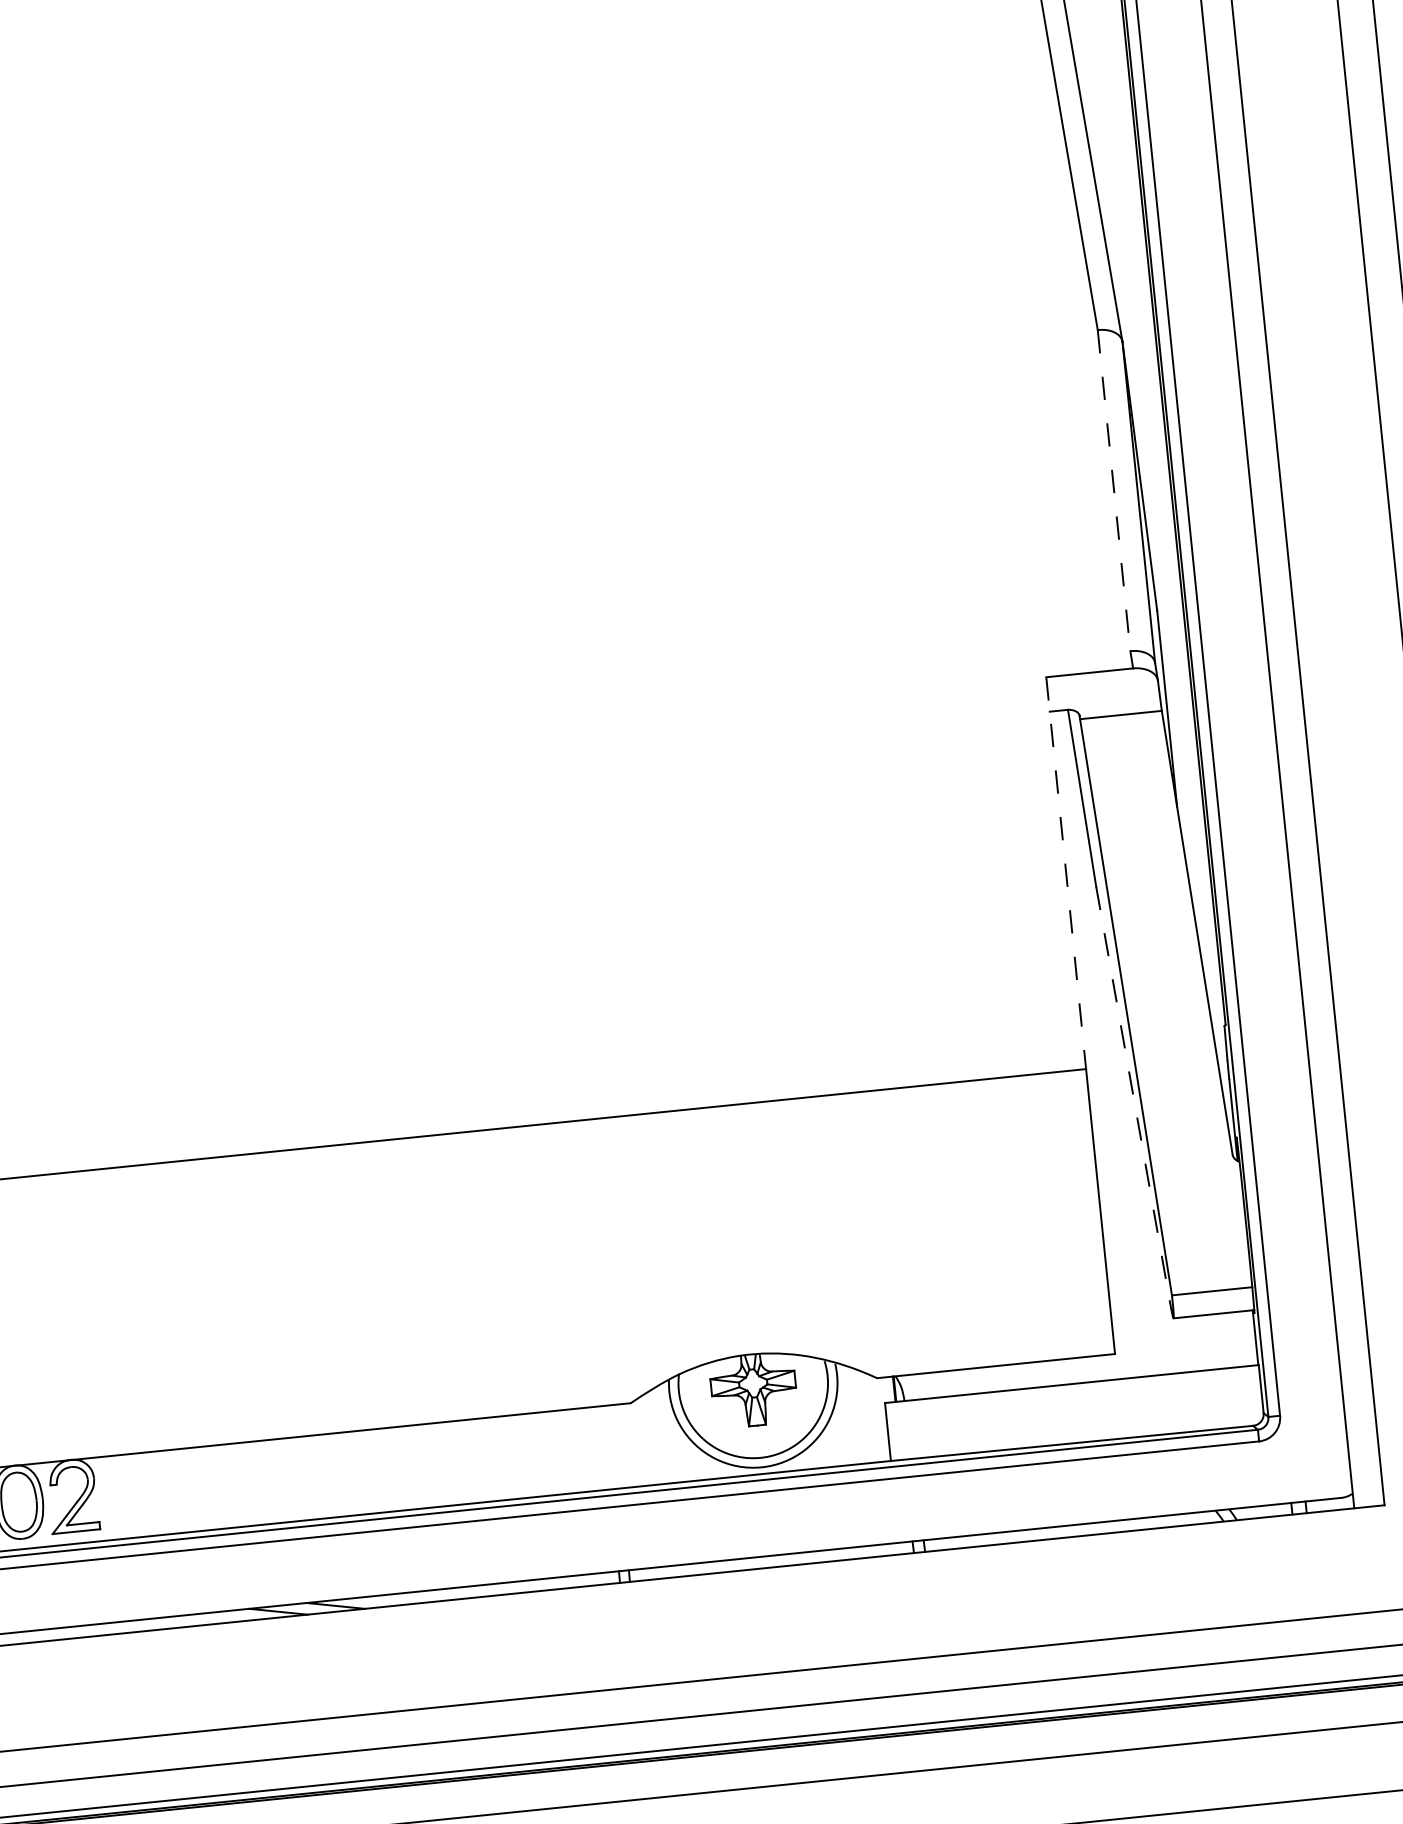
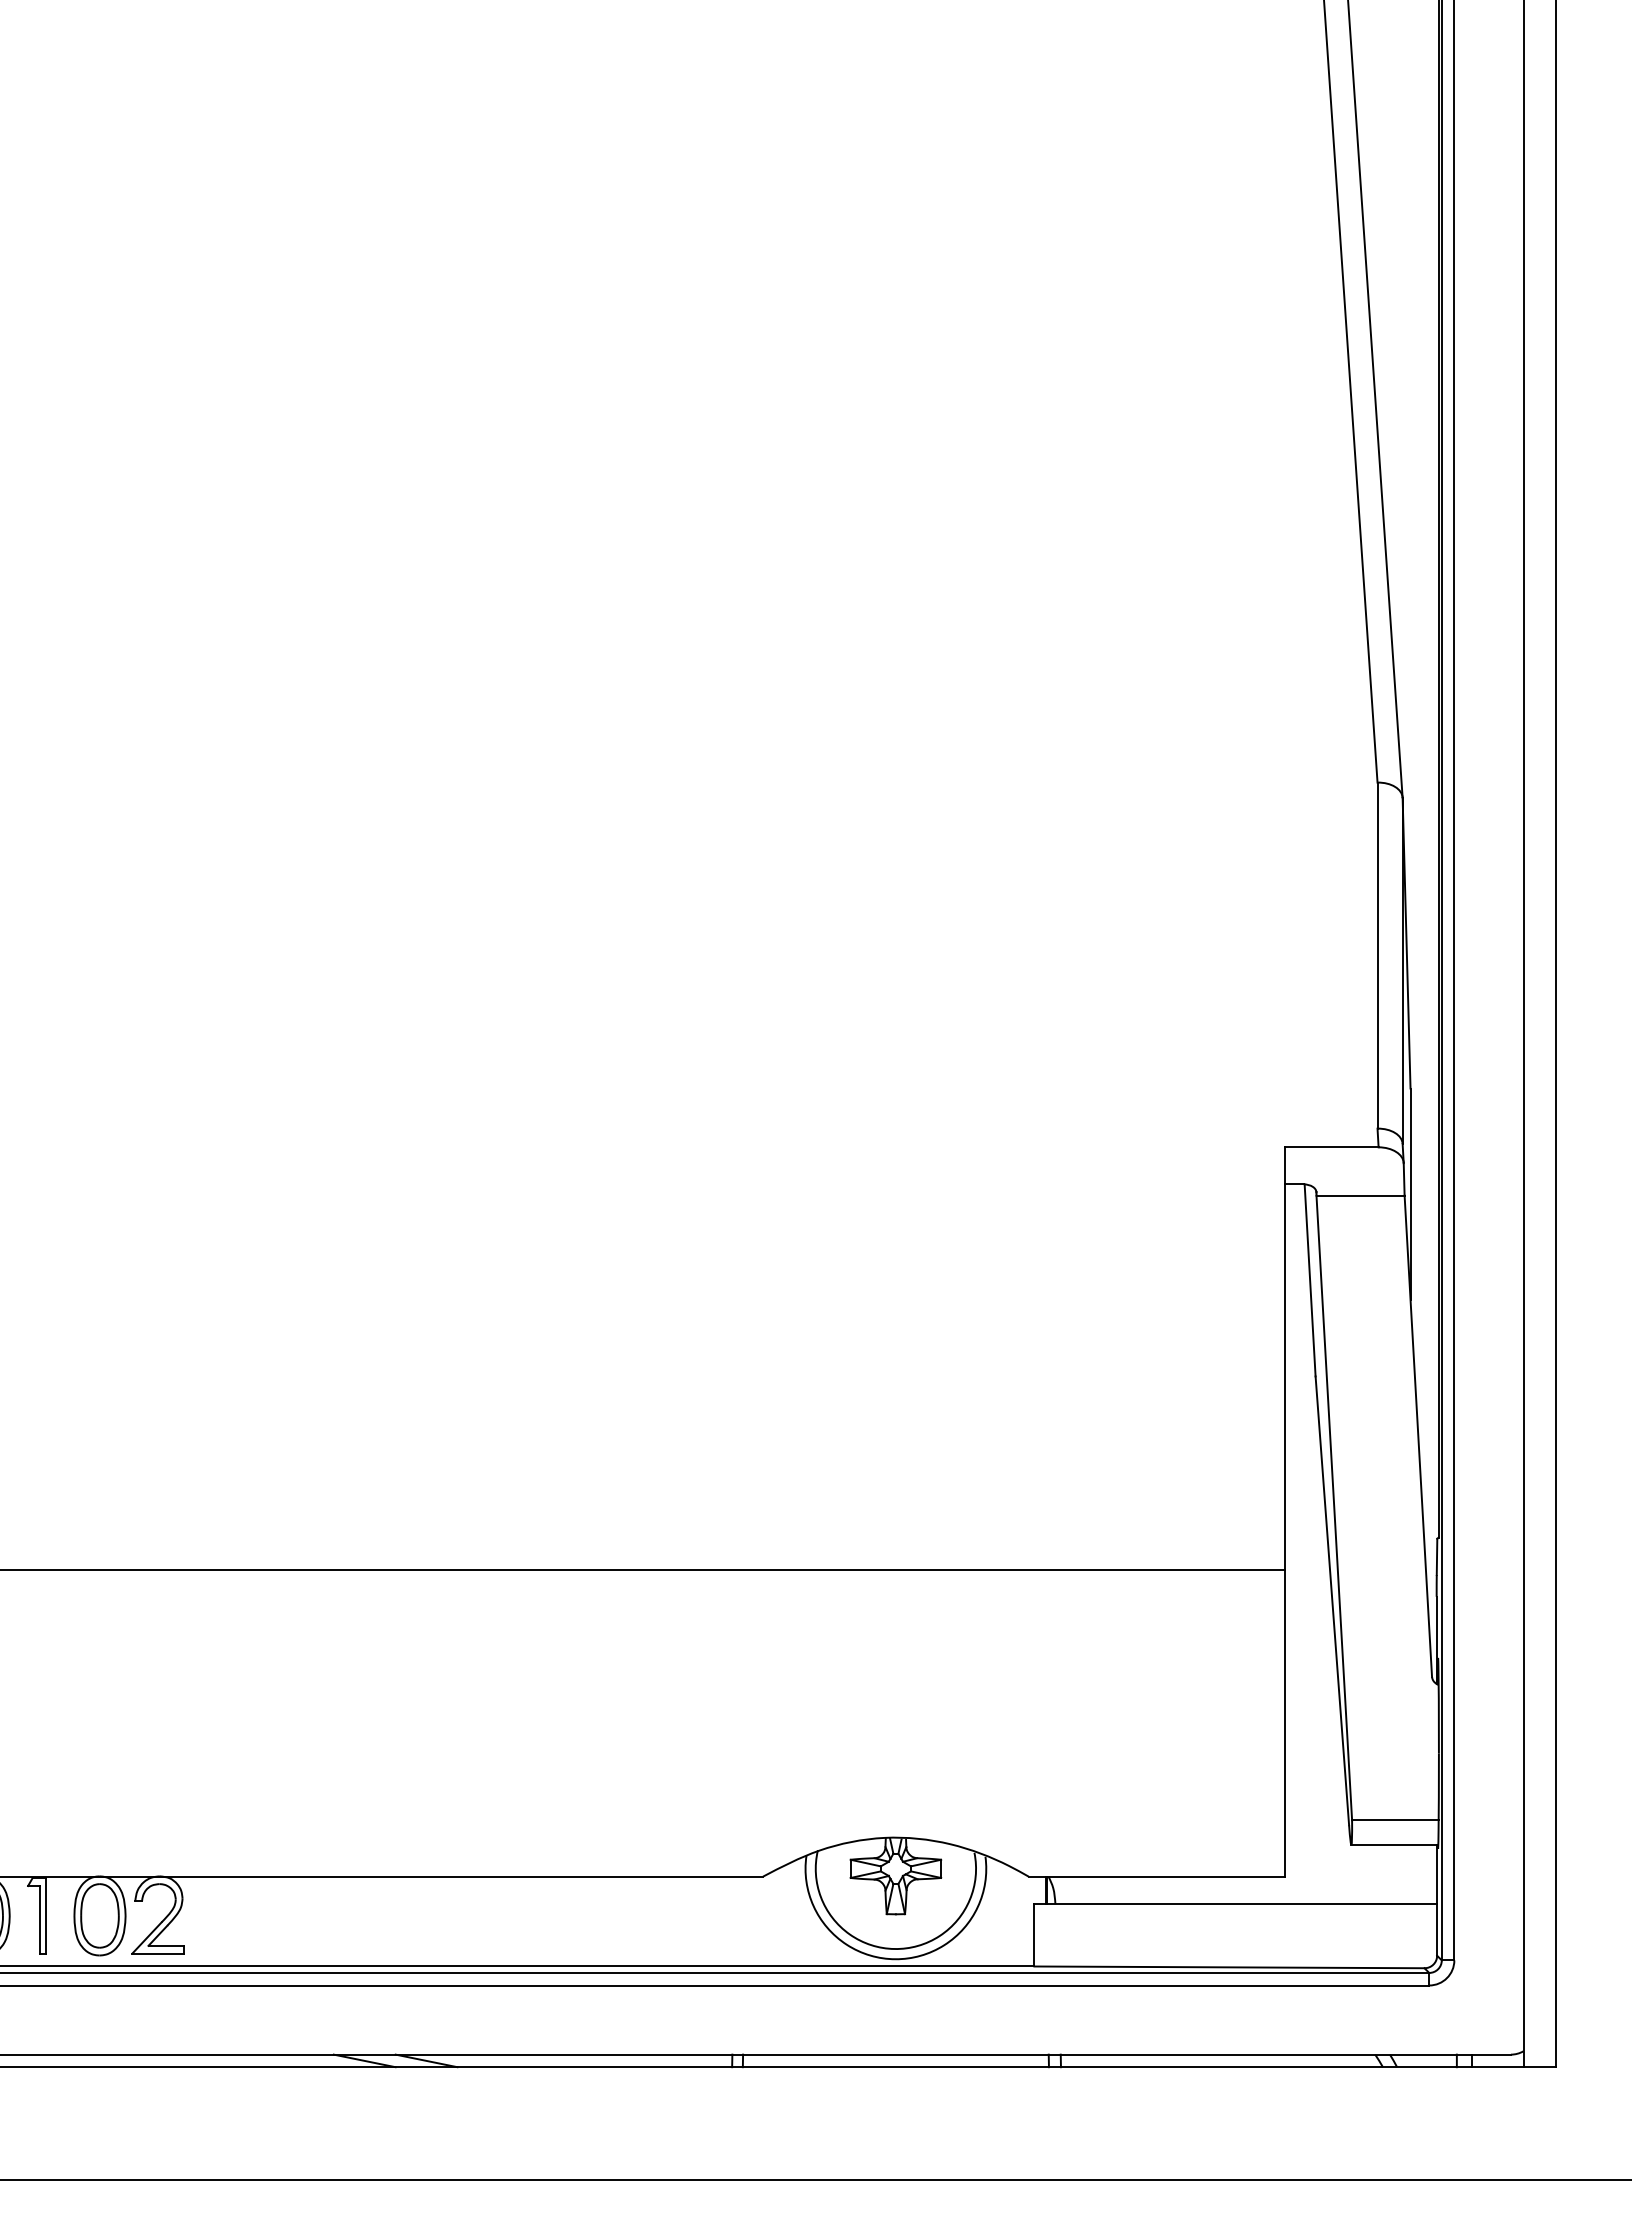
line: (1114, 491) -> (1377, 956), dashed -> solid
line: (1066, 873) -> (1285, 1358), dashed -> solid
line: (1133, 1093) -> (1332, 1600), dashed -> solid

